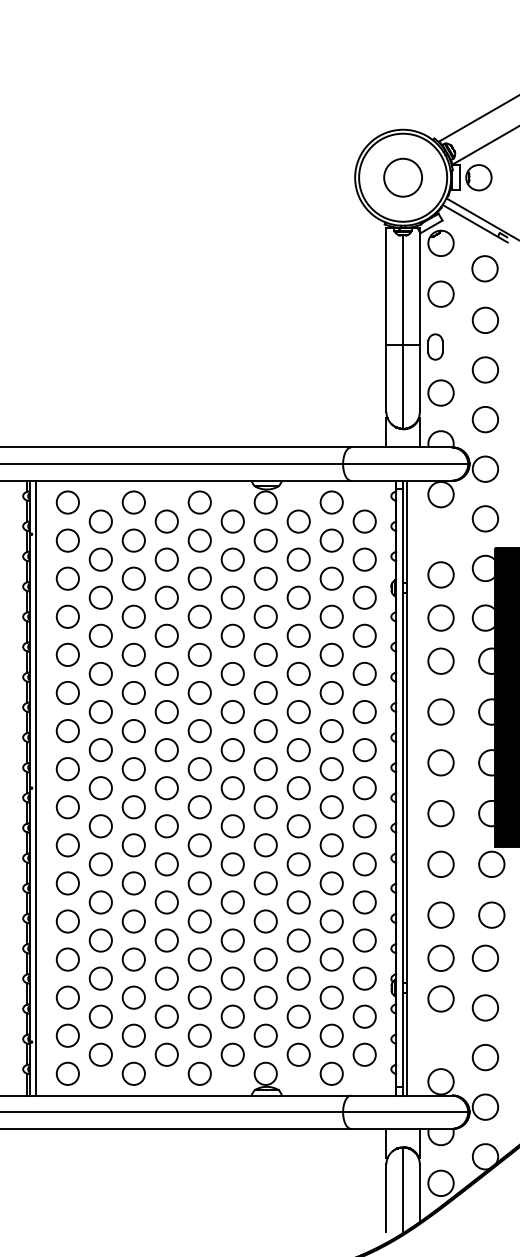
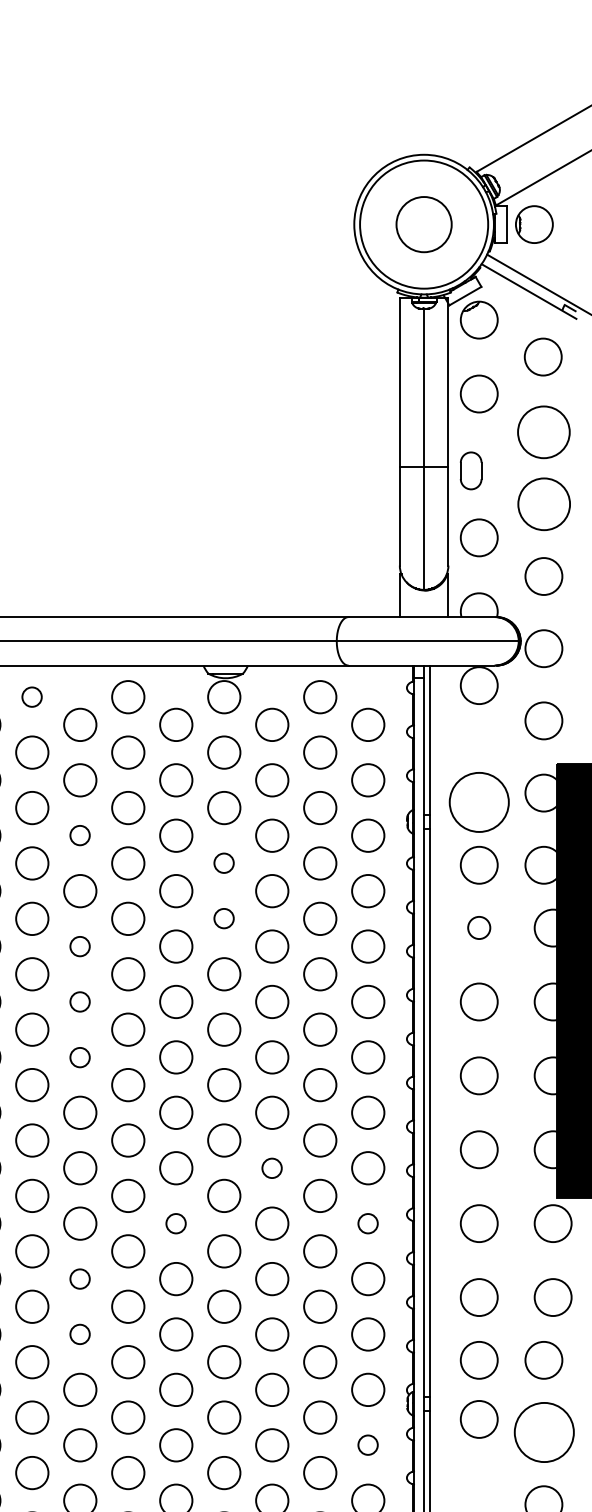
circle: (485, 319) -> (543, 430), size x1.4
circle: (484, 369) -> (542, 503), size x1.4
circle: (133, 502) -> (31, 697), size x0.6
circle: (440, 574) -> (478, 801), size x1.6
circle: (166, 597) -> (79, 835), size x0.6
circle: (265, 616) -> (223, 862), size x0.6
circle: (265, 654) -> (223, 918), size x0.6
circle: (440, 660) -> (478, 927), size x0.6
circle: (166, 673) -> (79, 945), size x0.6
circle: (166, 711) -> (79, 1001), size x0.6
circle: (166, 750) -> (79, 1057), size x0.6
circle: (298, 826) -> (271, 1168), size x0.6
circle: (232, 864) -> (175, 1223), size x0.6
circle: (364, 864) -> (367, 1223), size x0.6
circle: (166, 902) -> (79, 1279), size x0.6
circle: (166, 940) -> (79, 1334), size x0.6
circle: (484, 1007) -> (542, 1431), size x1.6
circle: (364, 1016) -> (367, 1444), size x0.6

